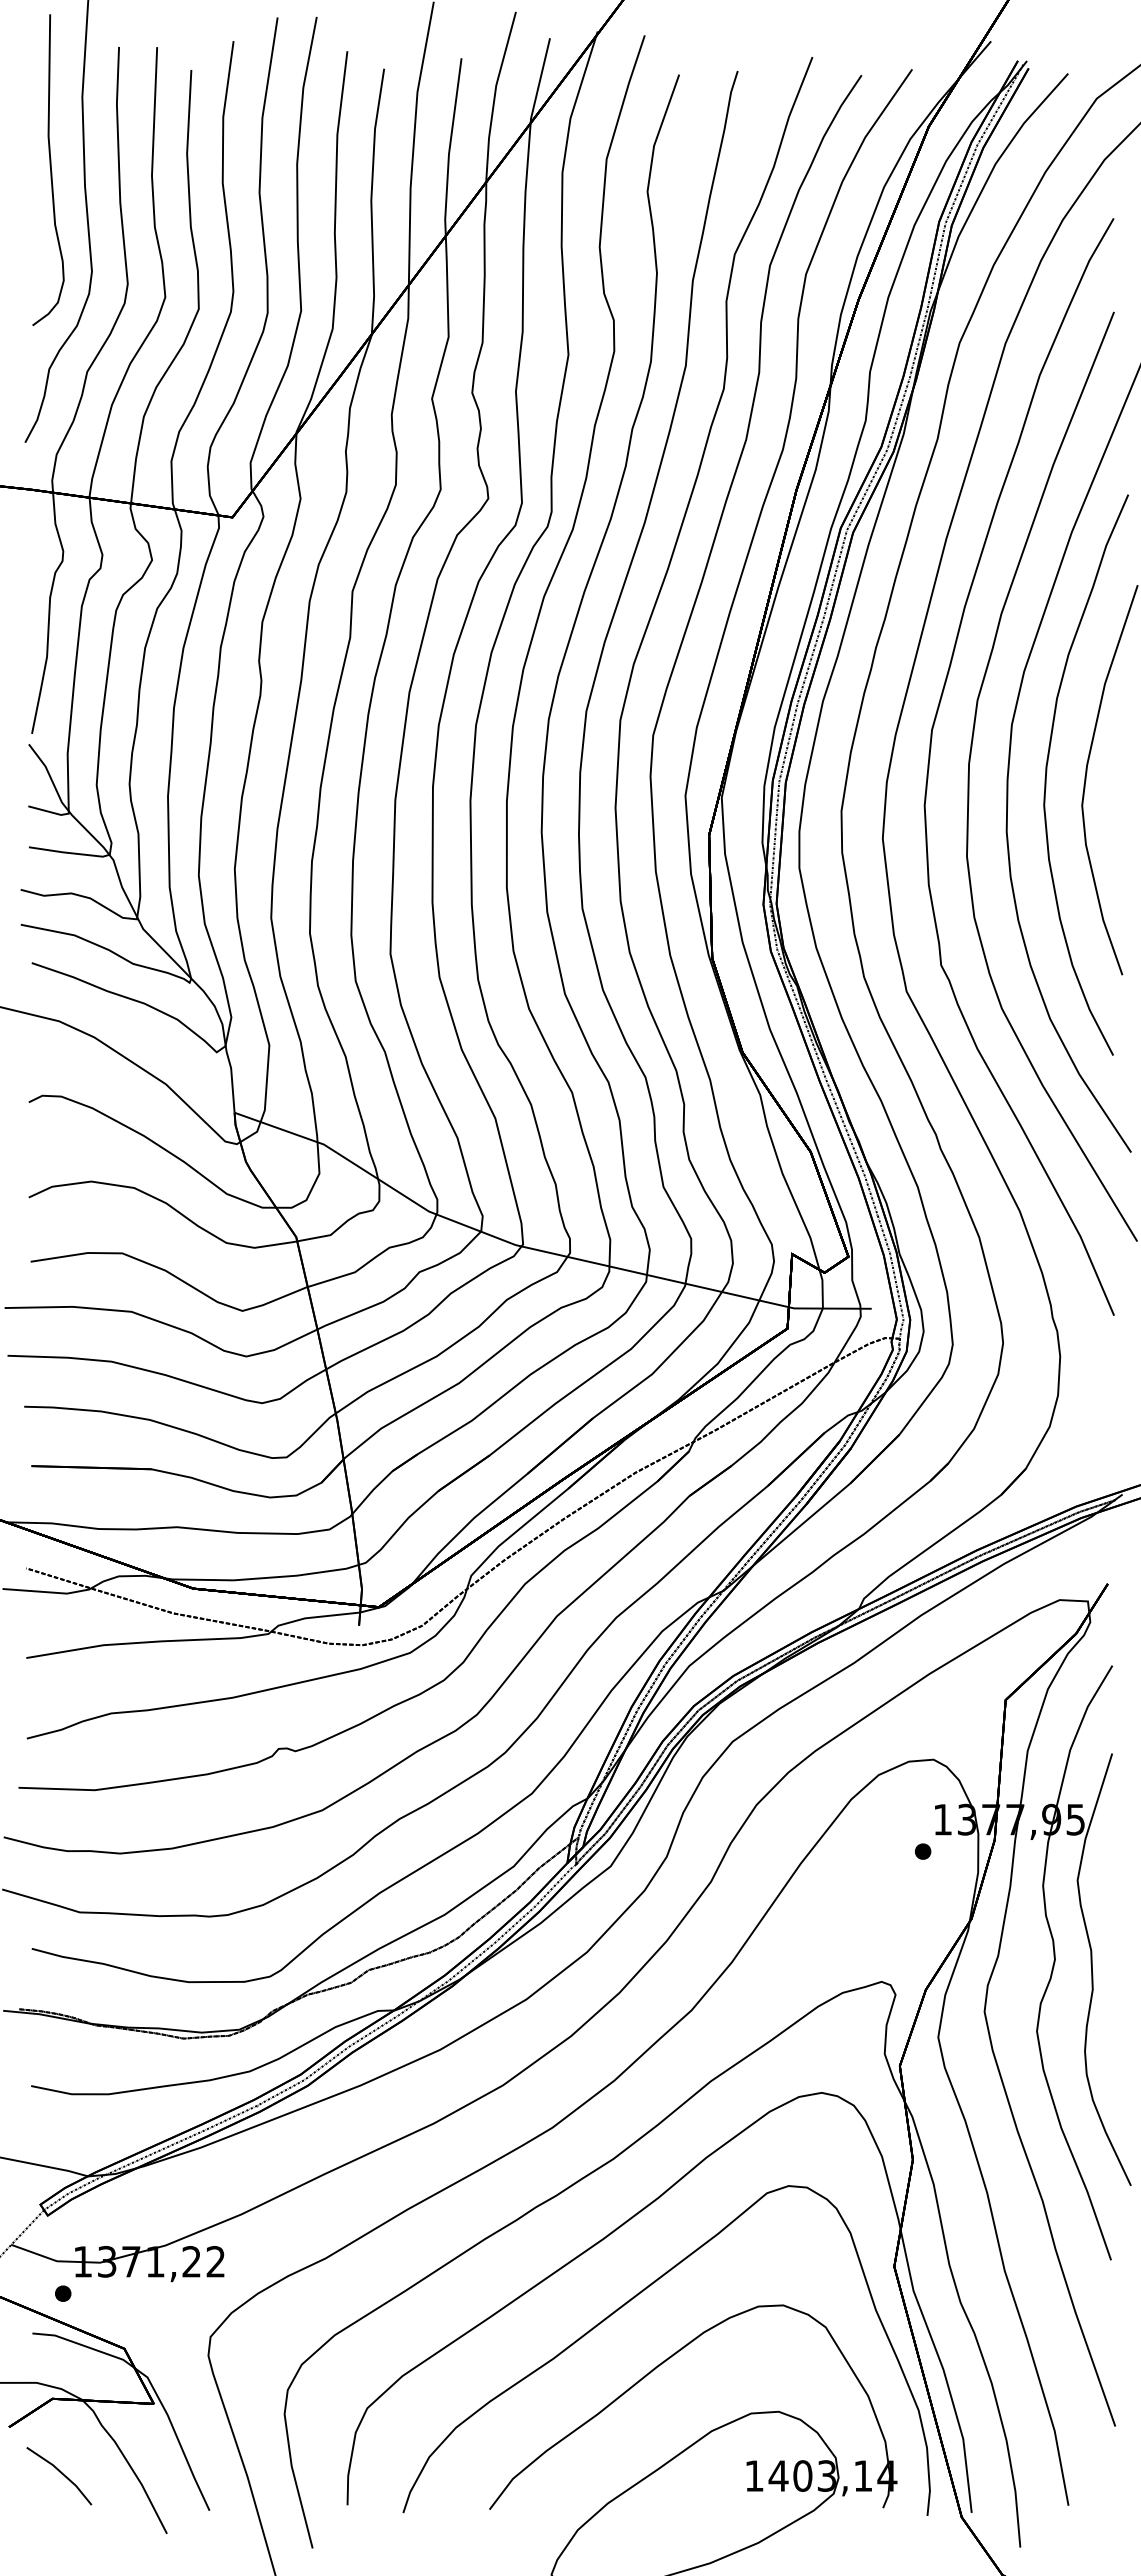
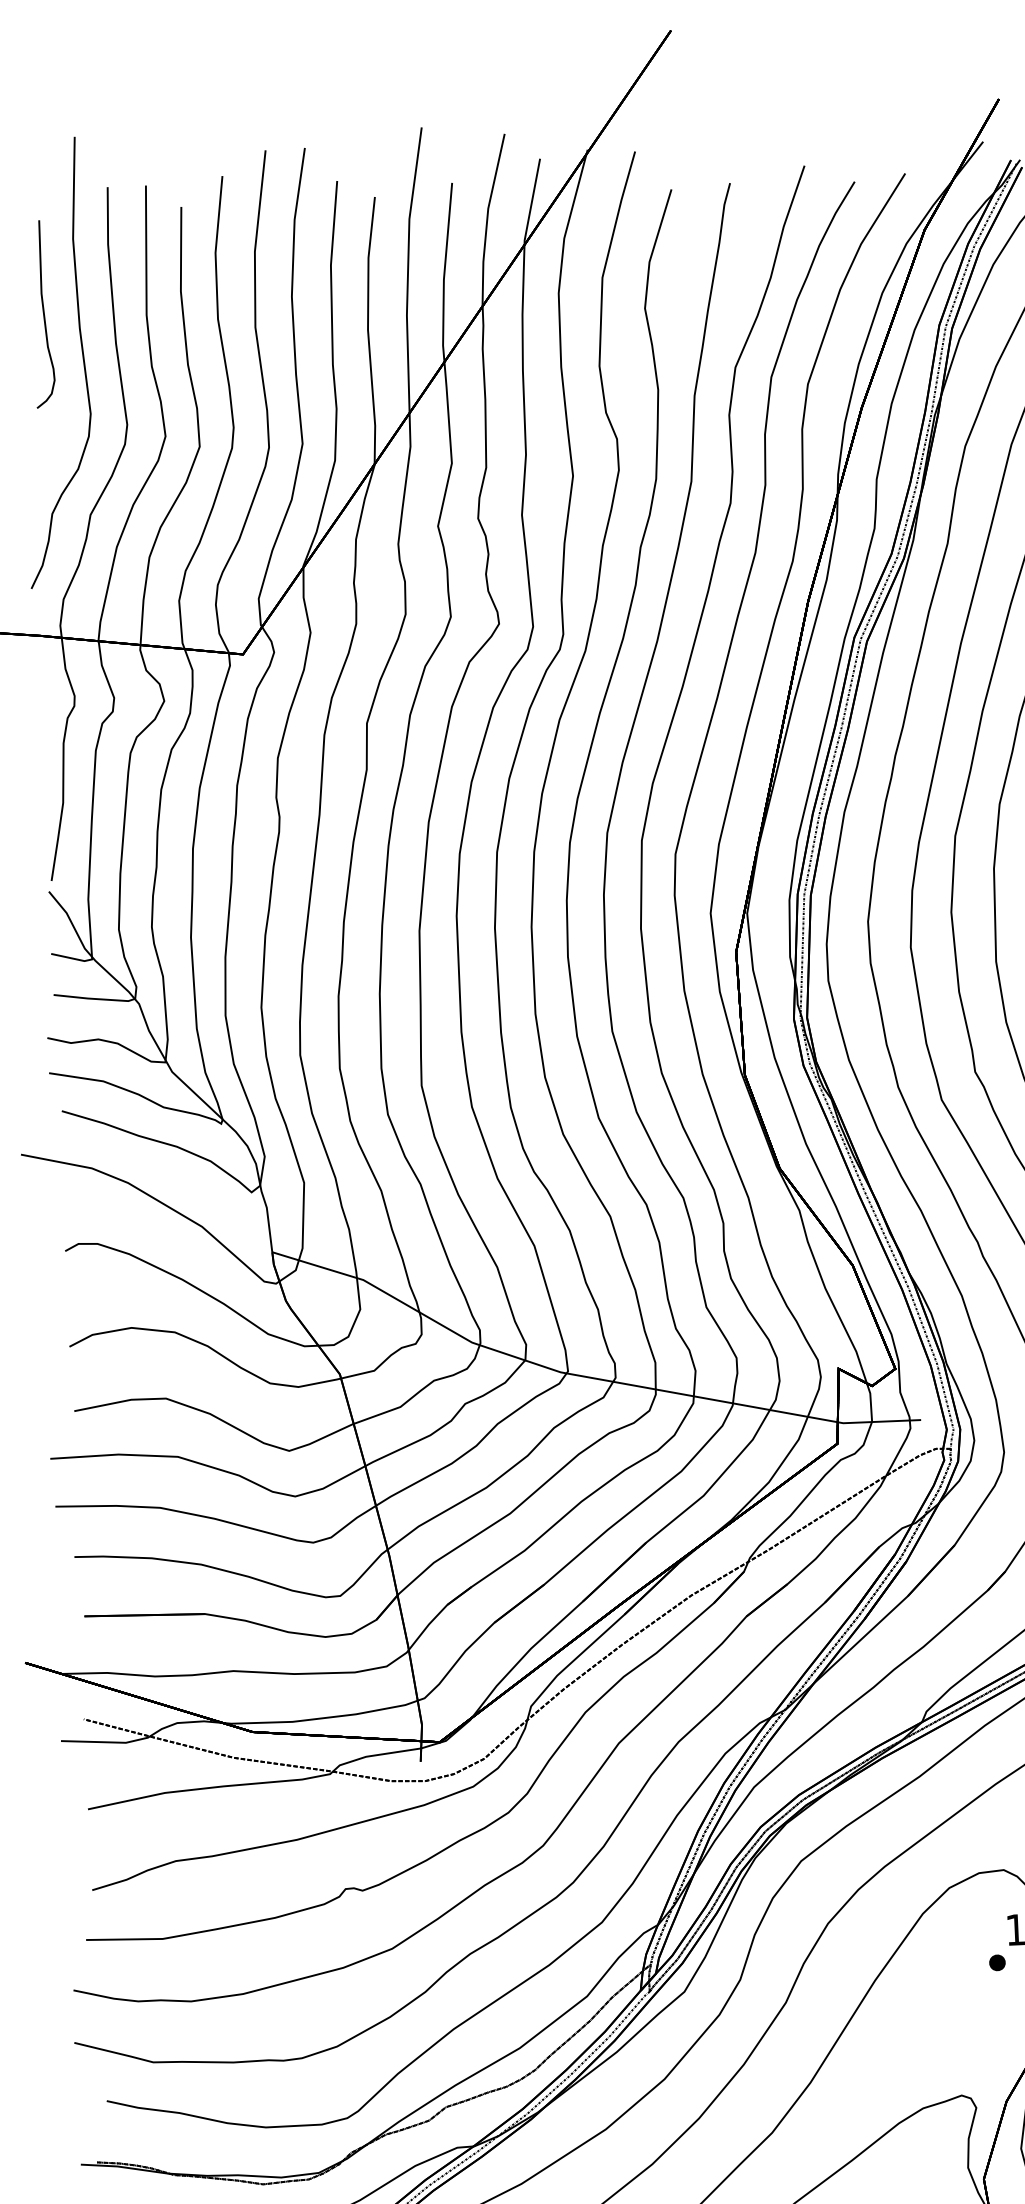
part: (48, 170) -> (42, 314), size x0.6

